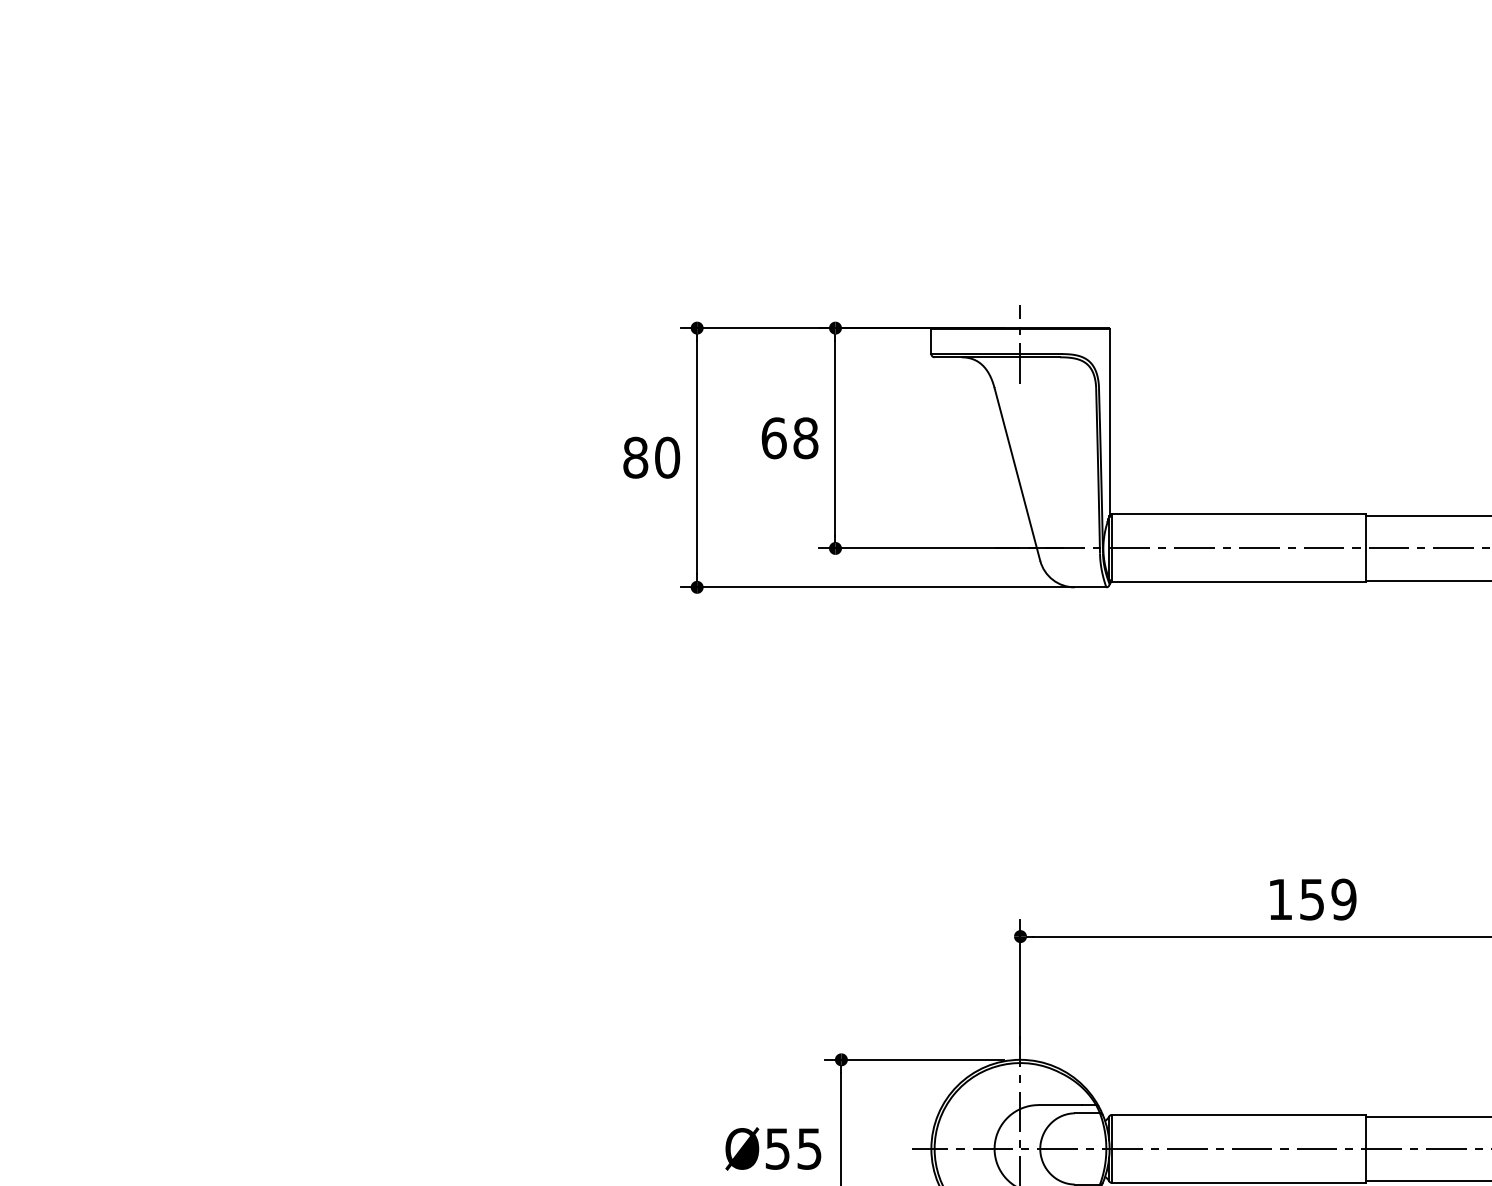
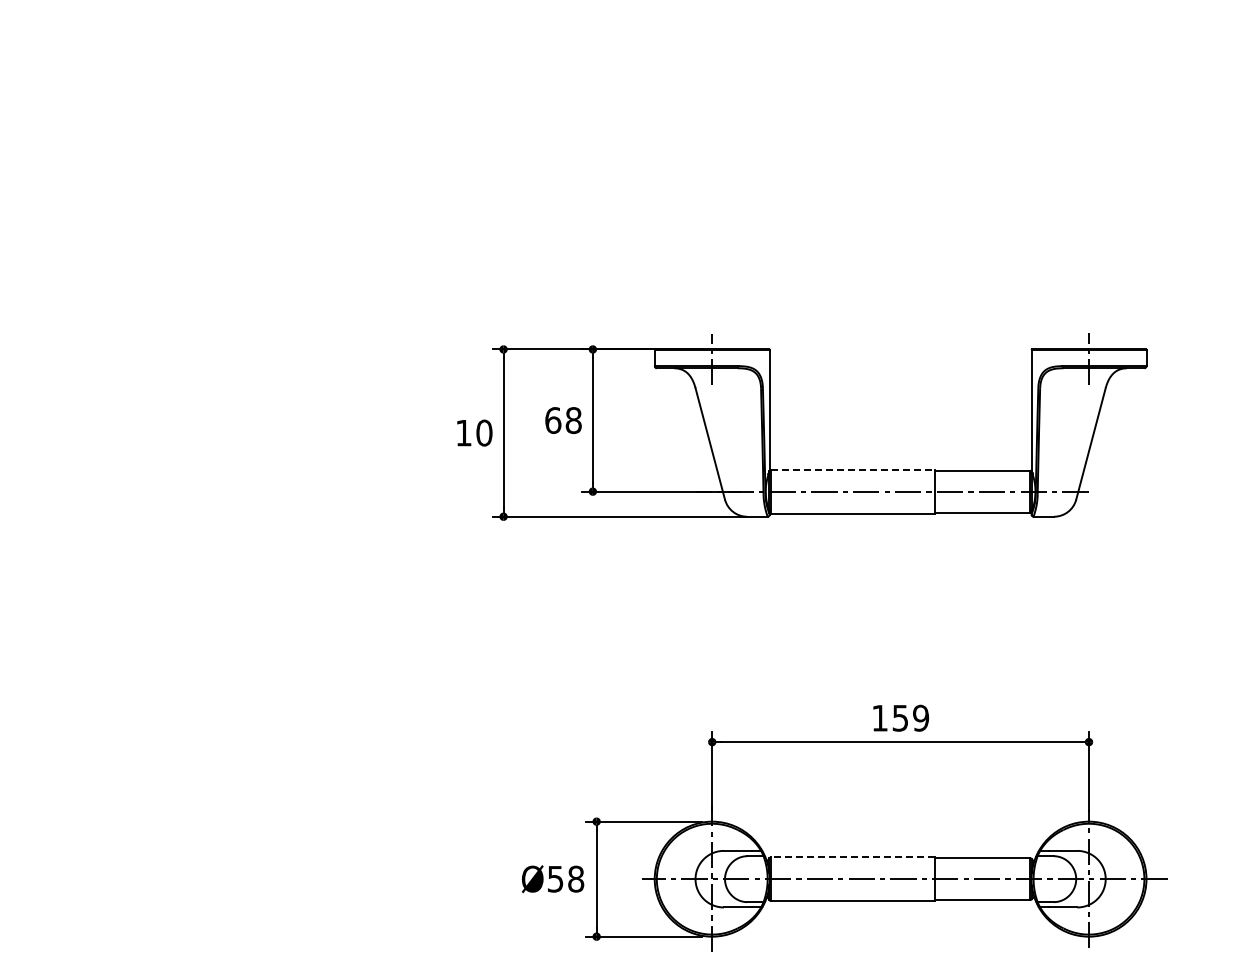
text: (635, 456) -> (463, 432), 80 -> 10
line: (1239, 514) -> (853, 469), solid -> dashed
line: (1239, 1115) -> (853, 857), solid -> dashed
text: (810, 1147) -> (576, 878), Ø55 -> Ø58

